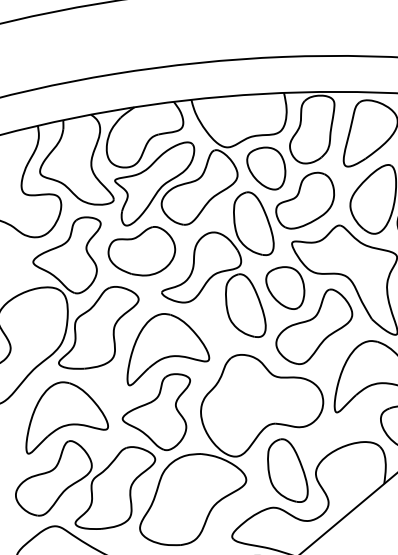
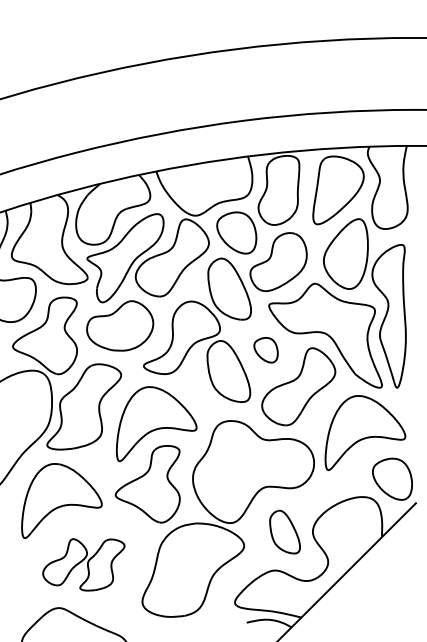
part: (284, 286) -> (265, 349), size x0.6
part: (287, 469) -> (284, 531), size x0.7
part: (84, 485) -> (83, 564), size x0.6

